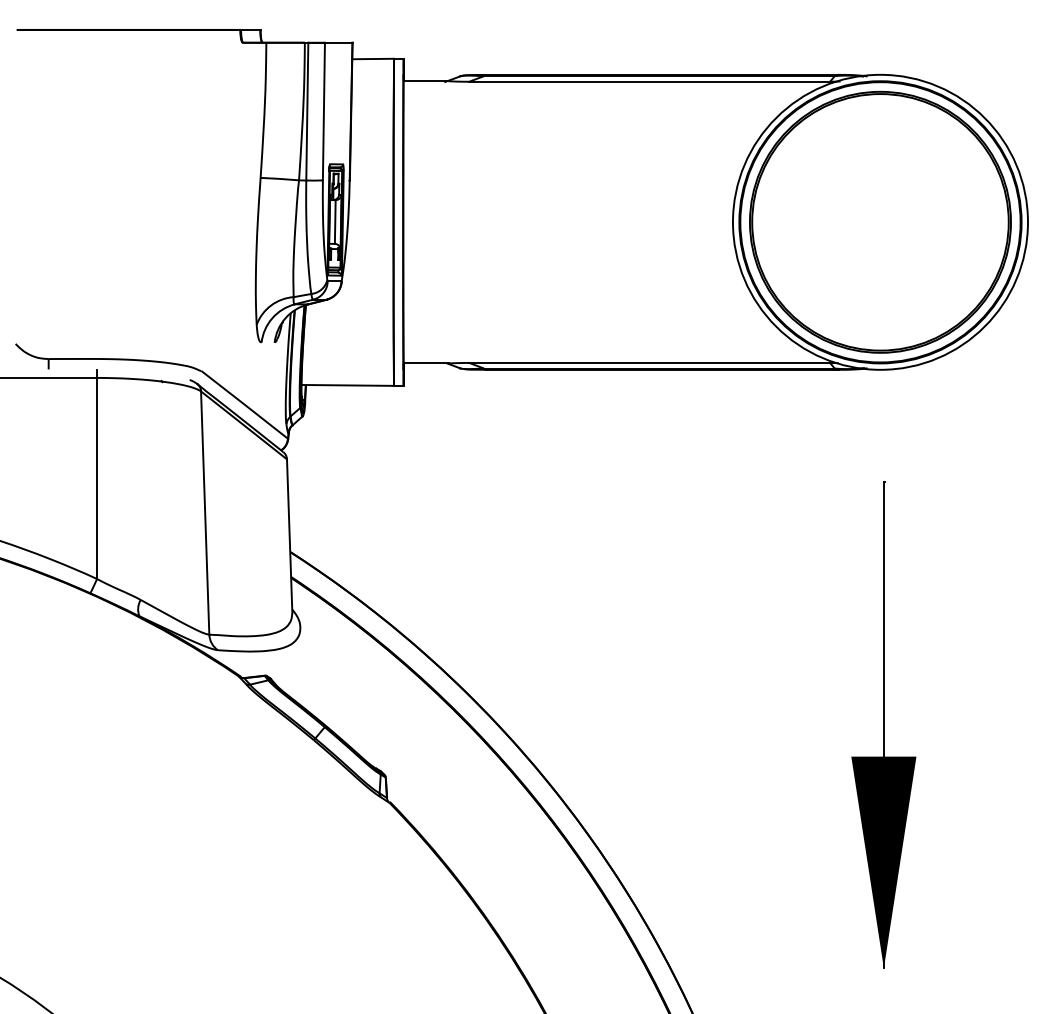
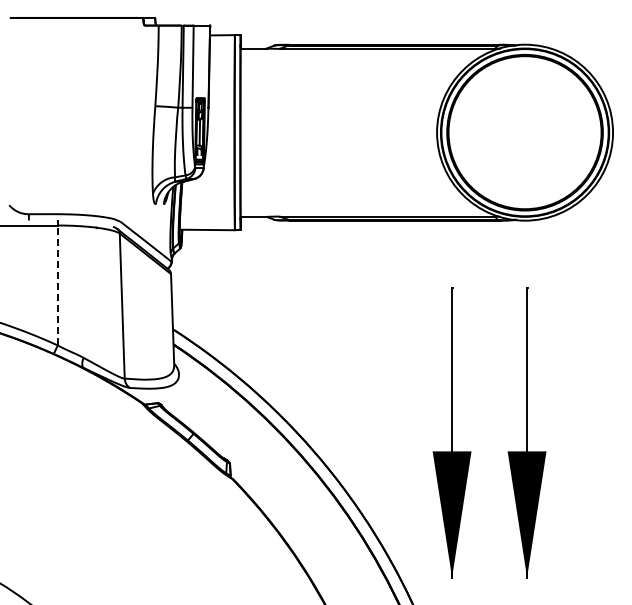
line: (96, 478) -> (57, 285), solid -> dashed
part: (757, 724) -> (451, 432), added

